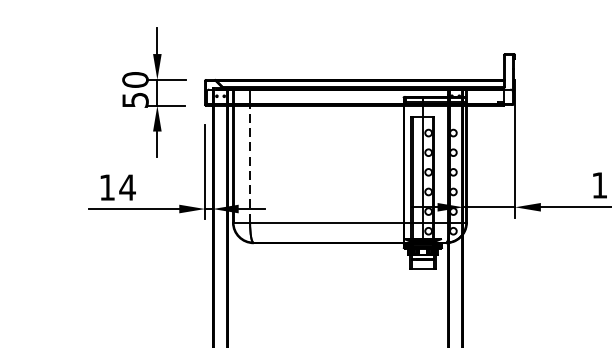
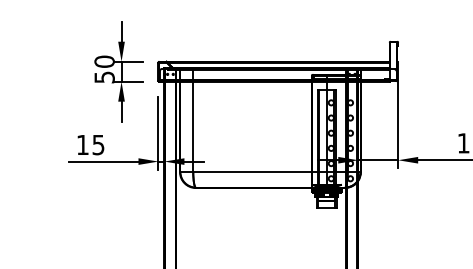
line: (250, 163) -> (193, 126), dashed -> solid
text: (127, 188) -> (98, 145), 14 -> 15

